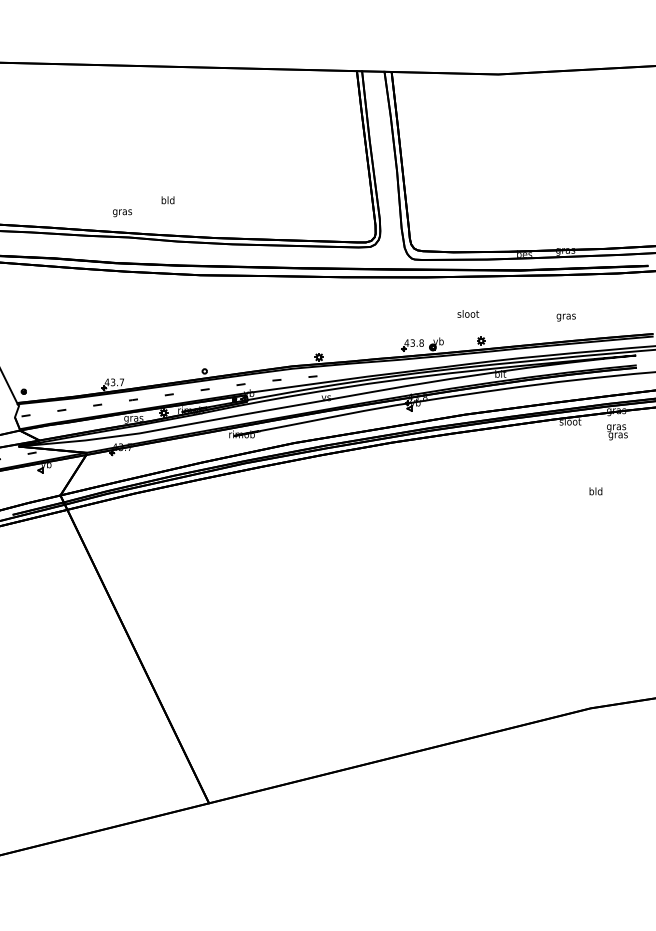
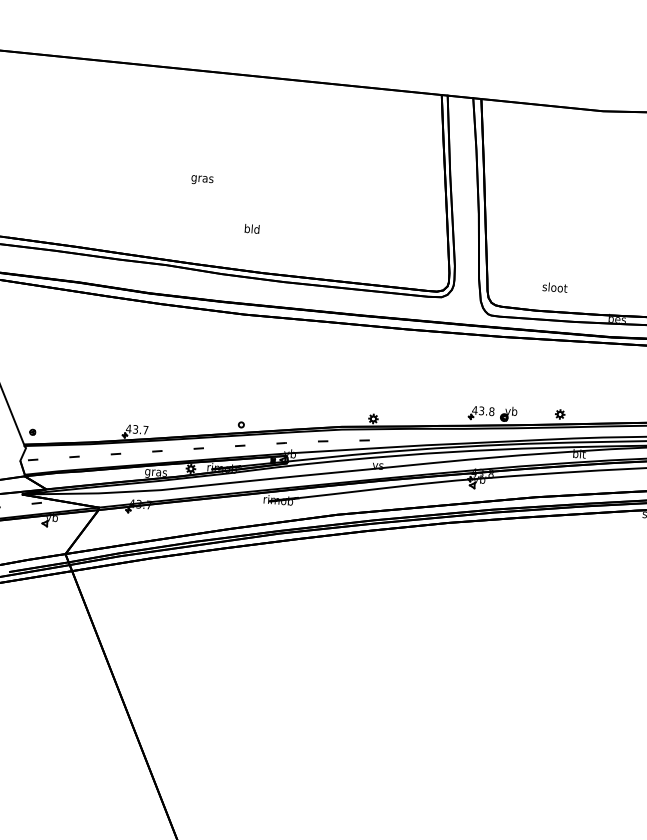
text: (167, 200) -> (251, 229), moved
text: (122, 213) -> (202, 180), moved
text: (468, 313) -> (555, 287), moved

